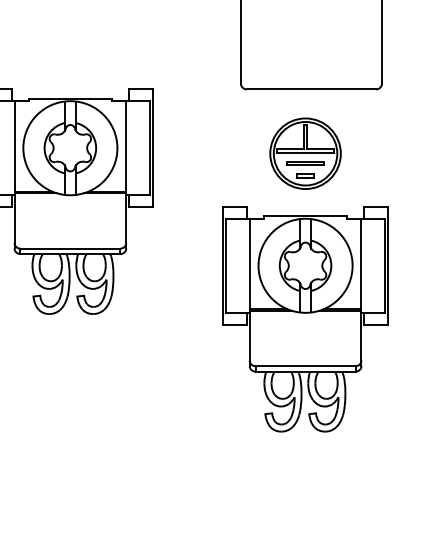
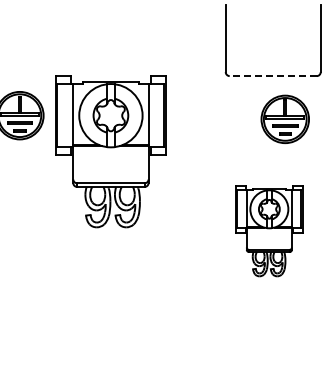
line: (311, 90) -> (273, 76), solid -> dashed
part: (304, 152) -> (284, 118), moved
part: (305, 318) -> (269, 230), size x0.6

